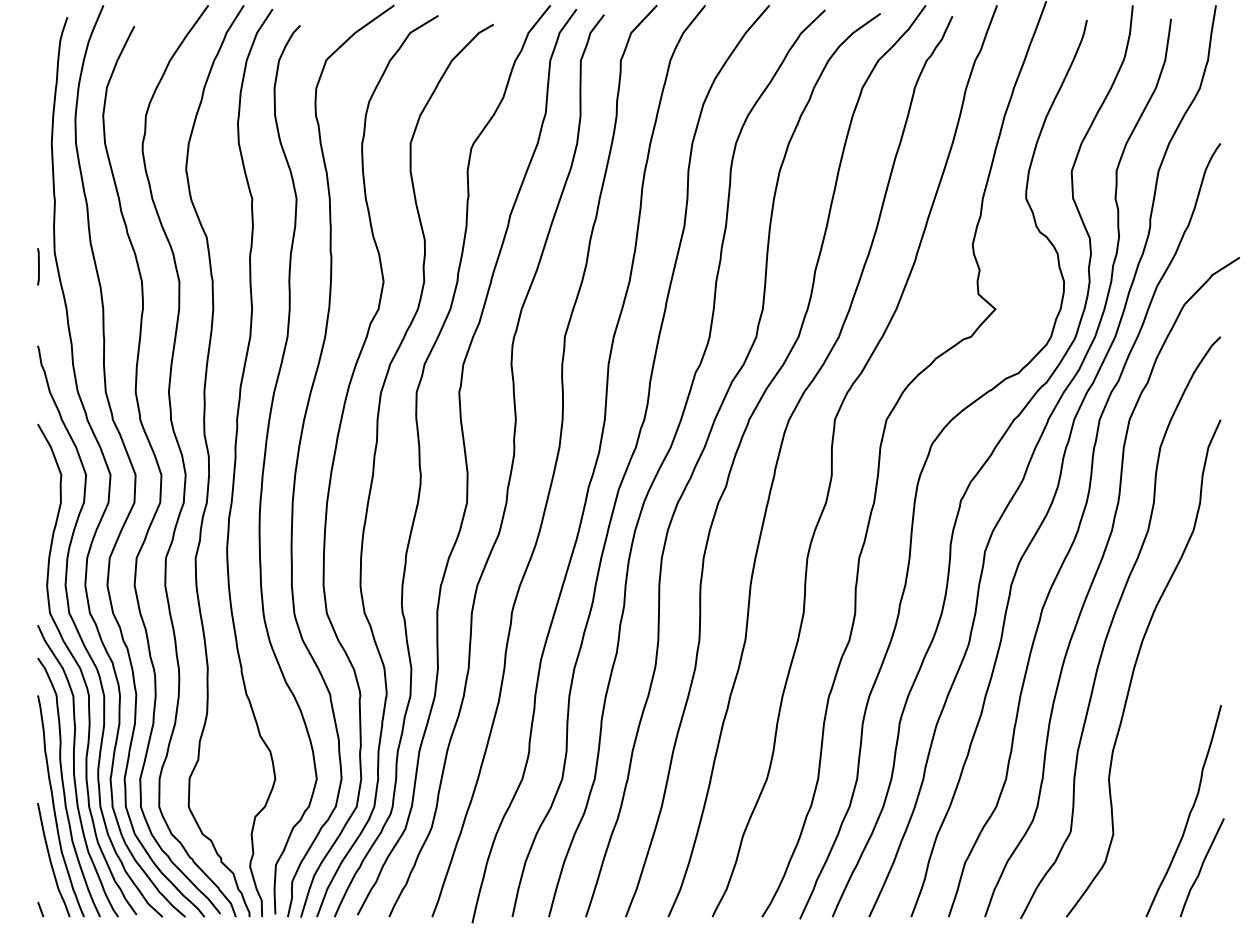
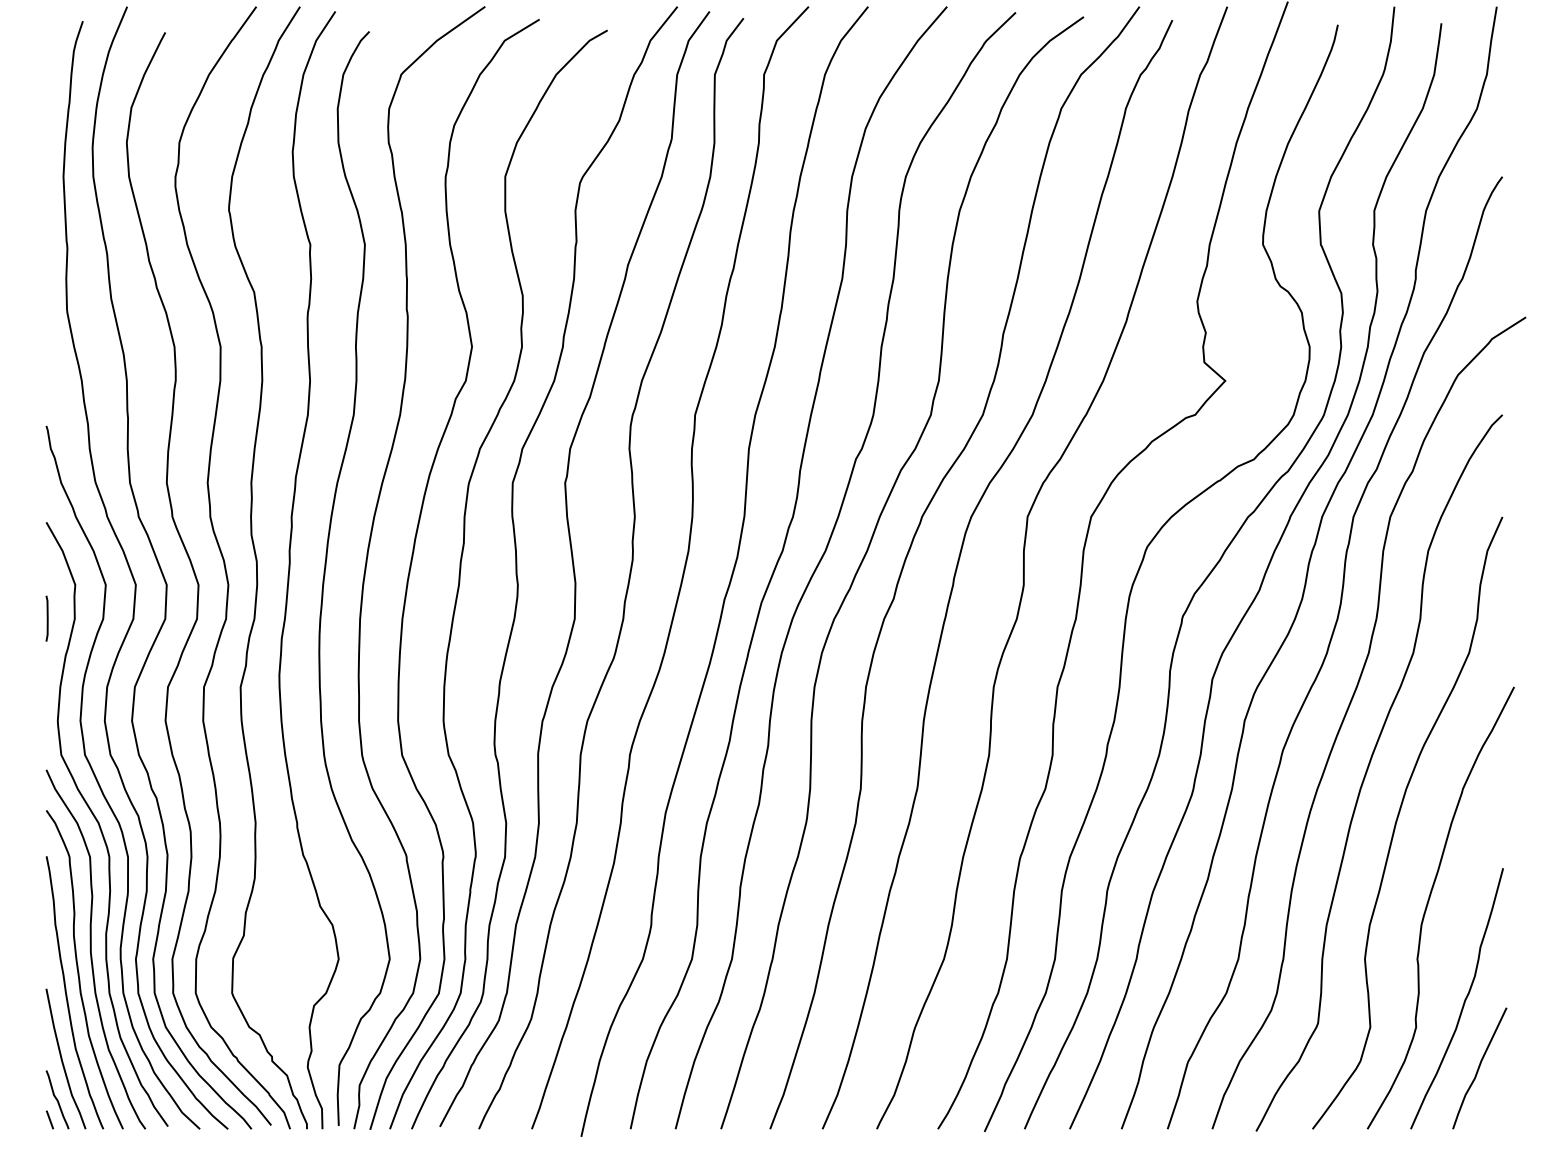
line: (37, 266) -> (46, 618), moved
curve: (1160, 734) -> (1428, 904), added
curve: (46, 892) -> (57, 1099), added

